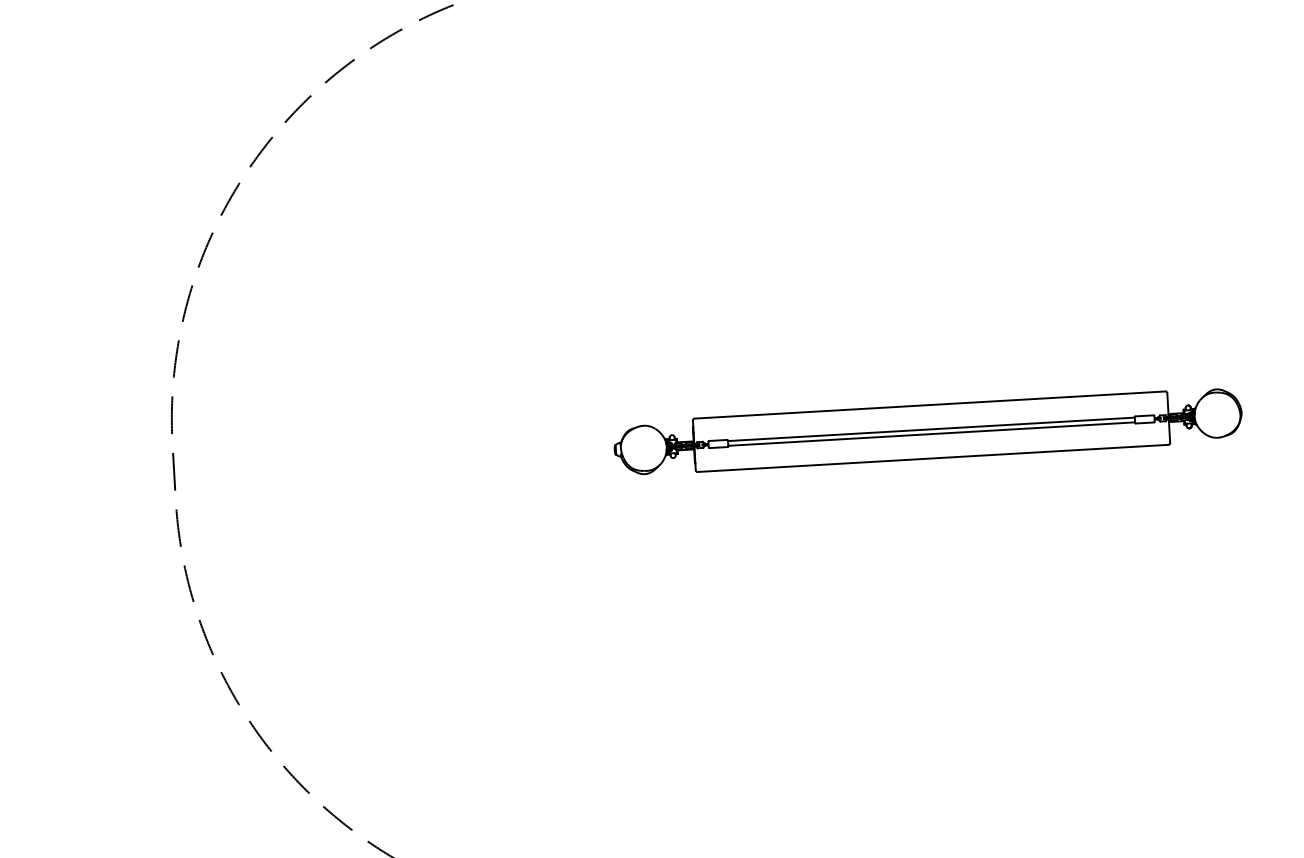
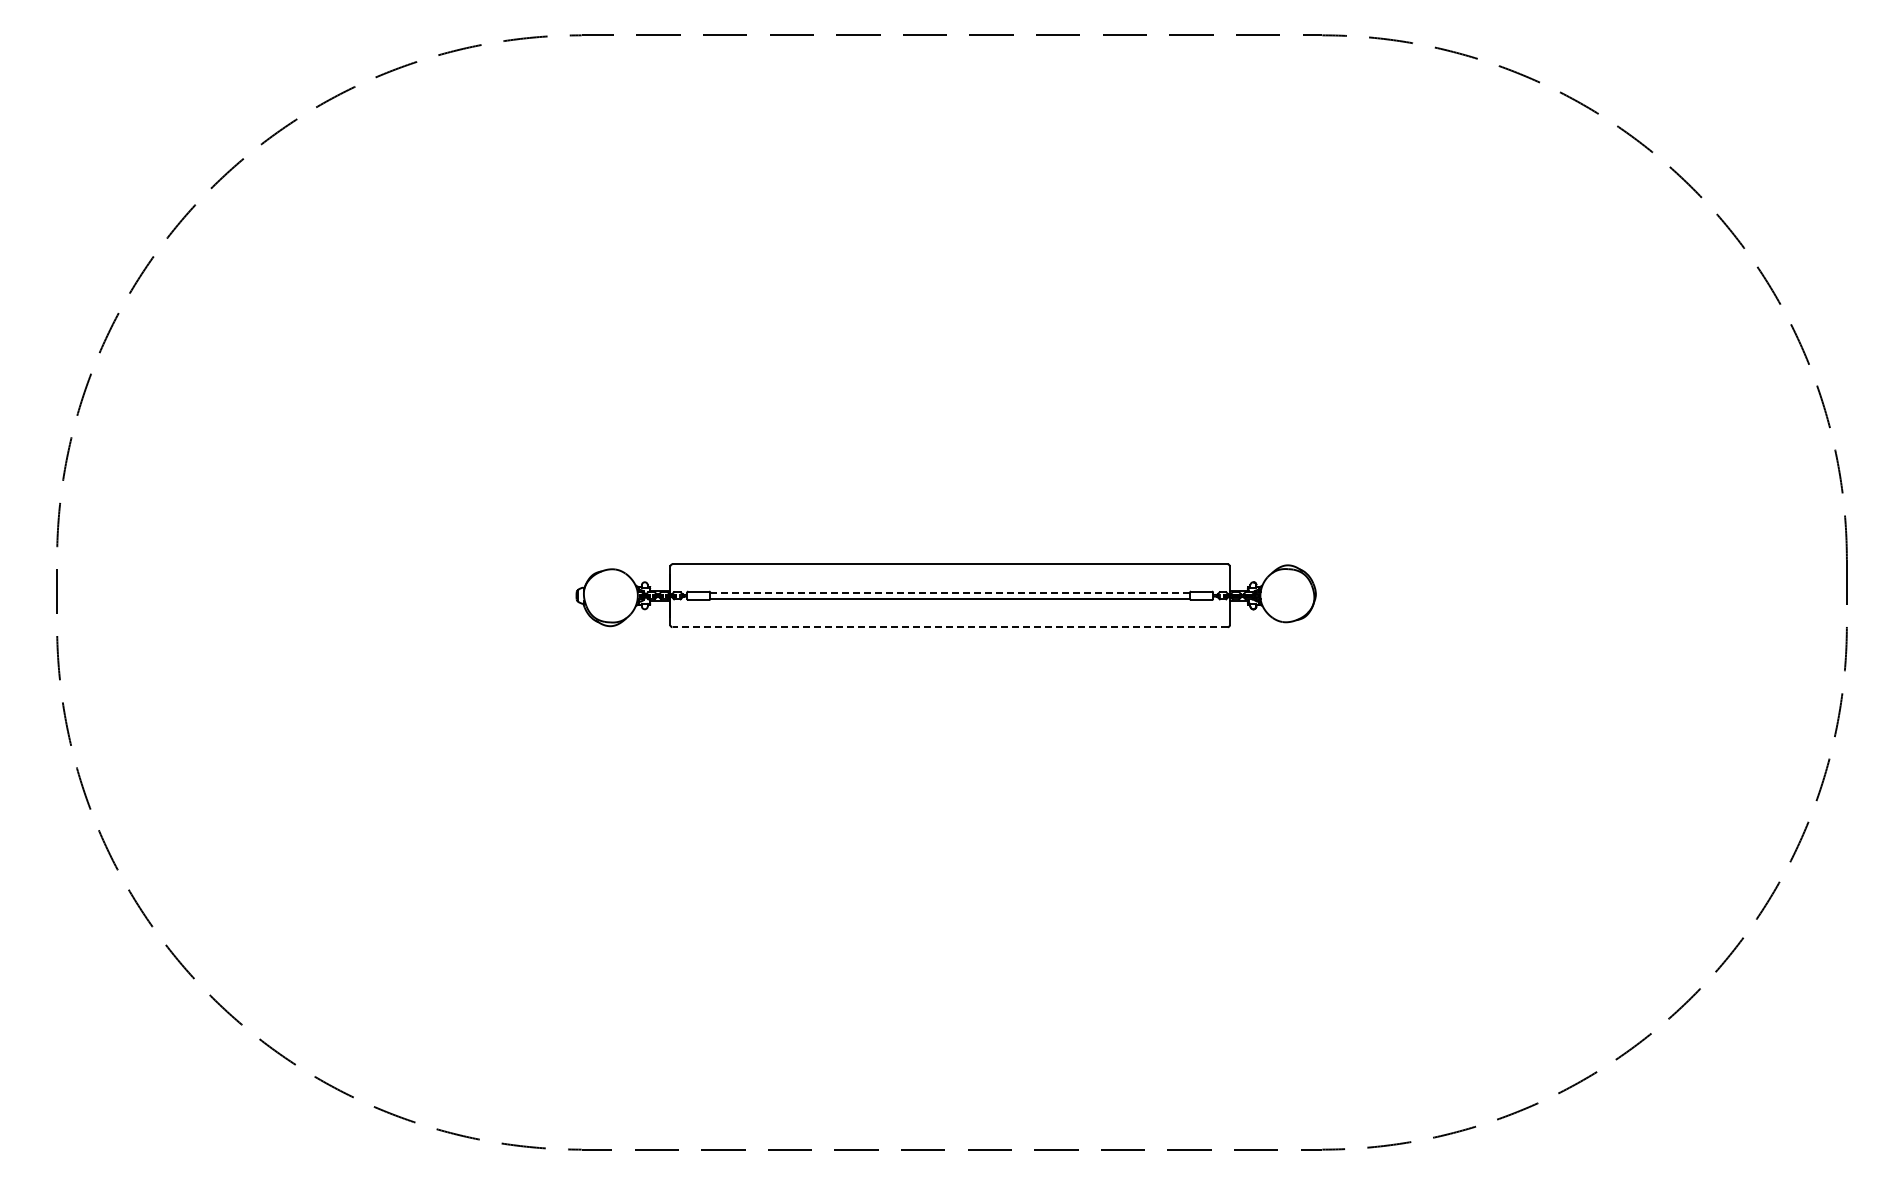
line: (931, 428) -> (950, 592), solid -> dashed
line: (933, 458) -> (950, 627), solid -> dashed

